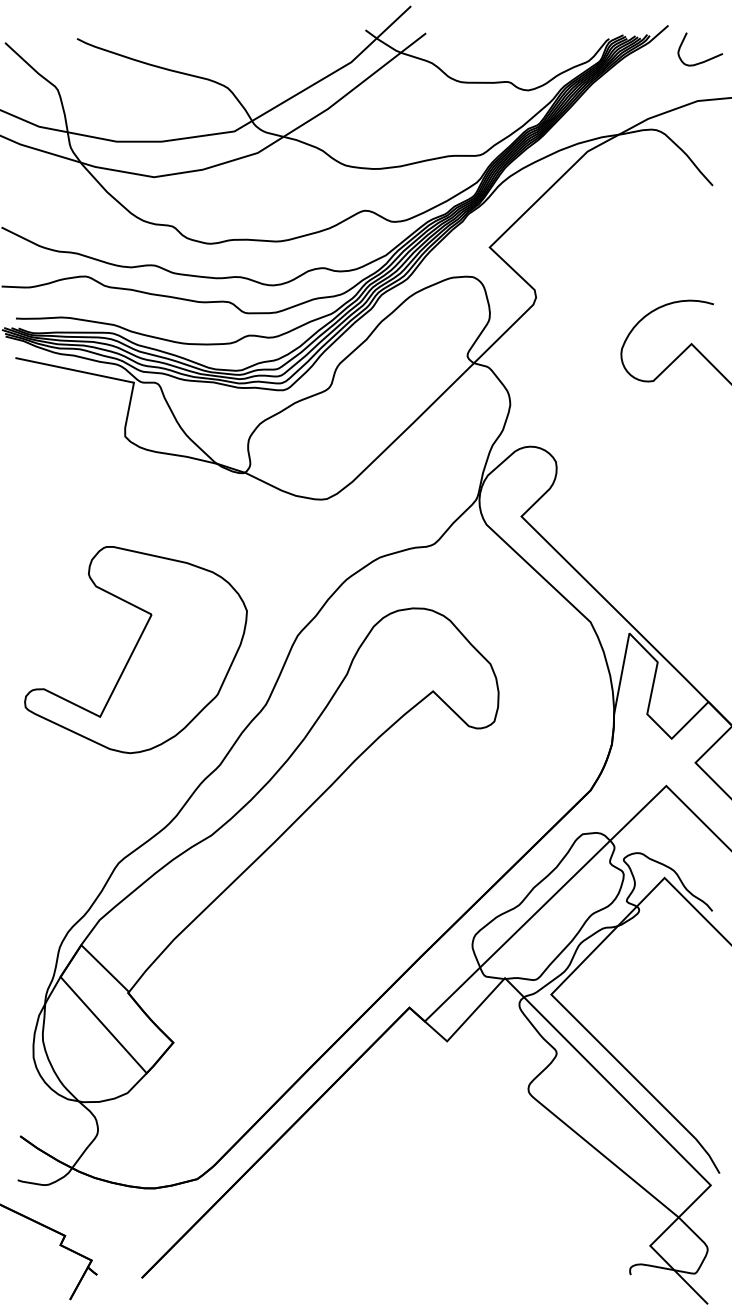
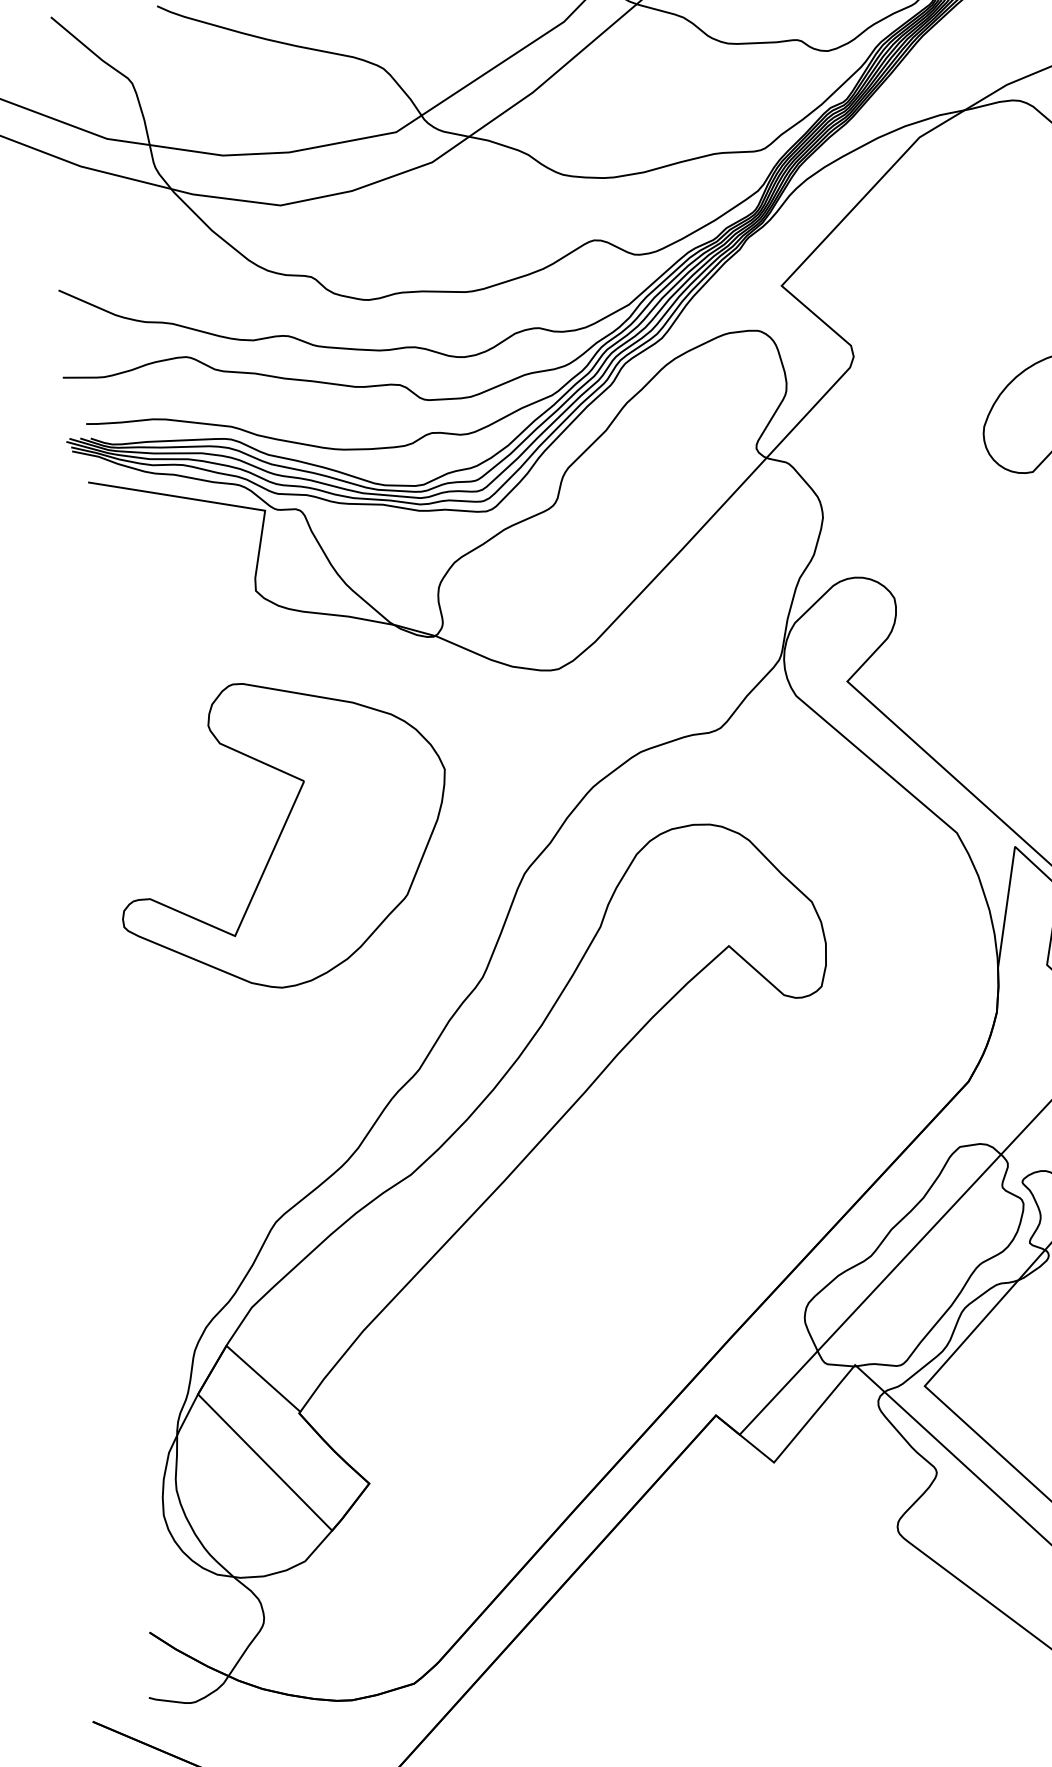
part: (135, 650) -> (282, 835), moved

